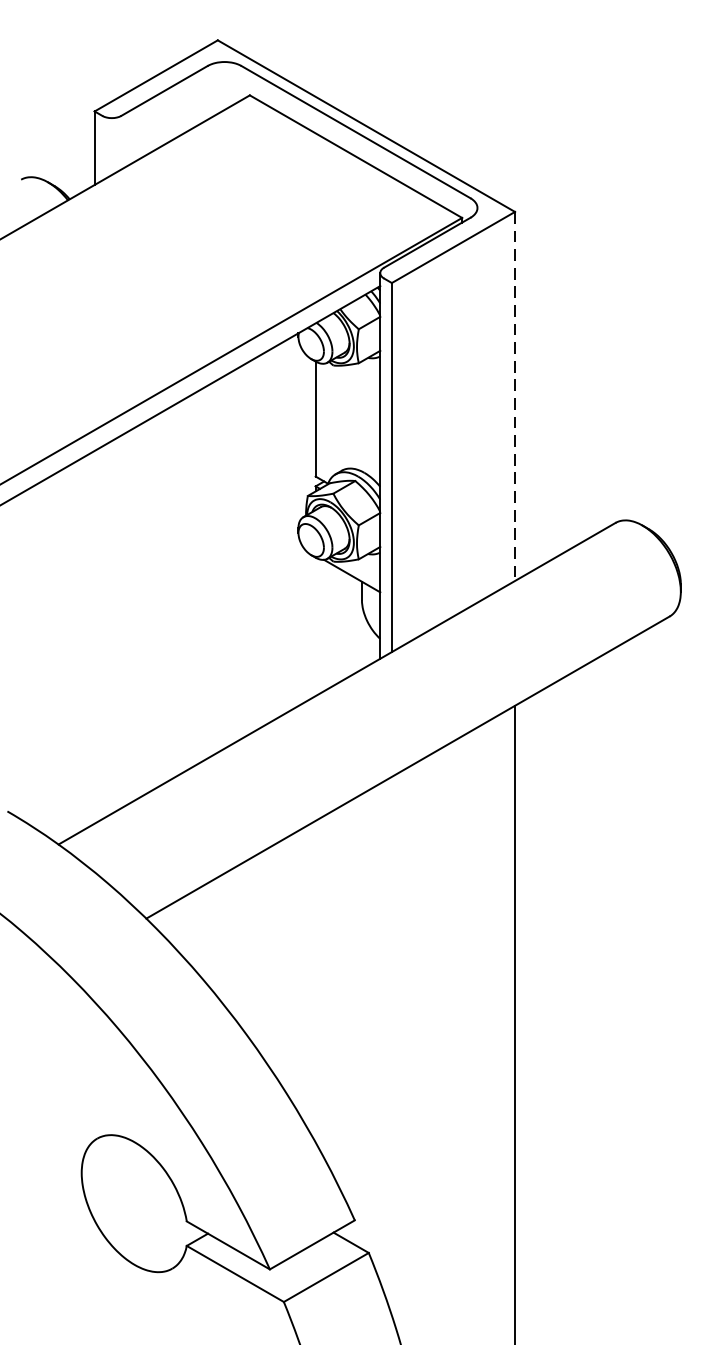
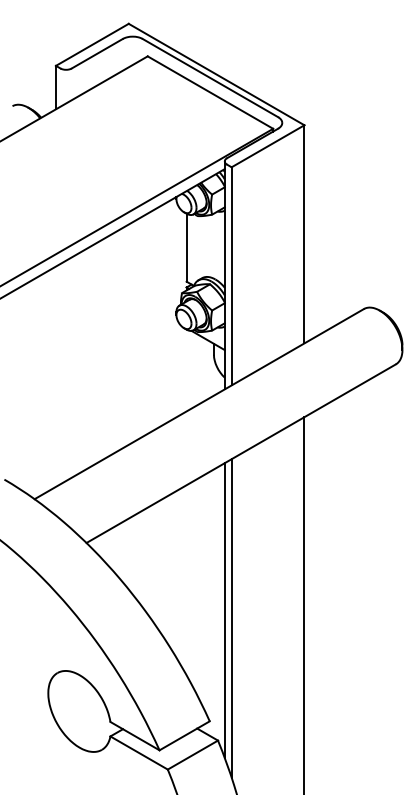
line: (515, 396) -> (304, 234), dashed -> solid
line: (379, 1032) -> (224, 610), added
line: (391, 1046) -> (231, 618), added

